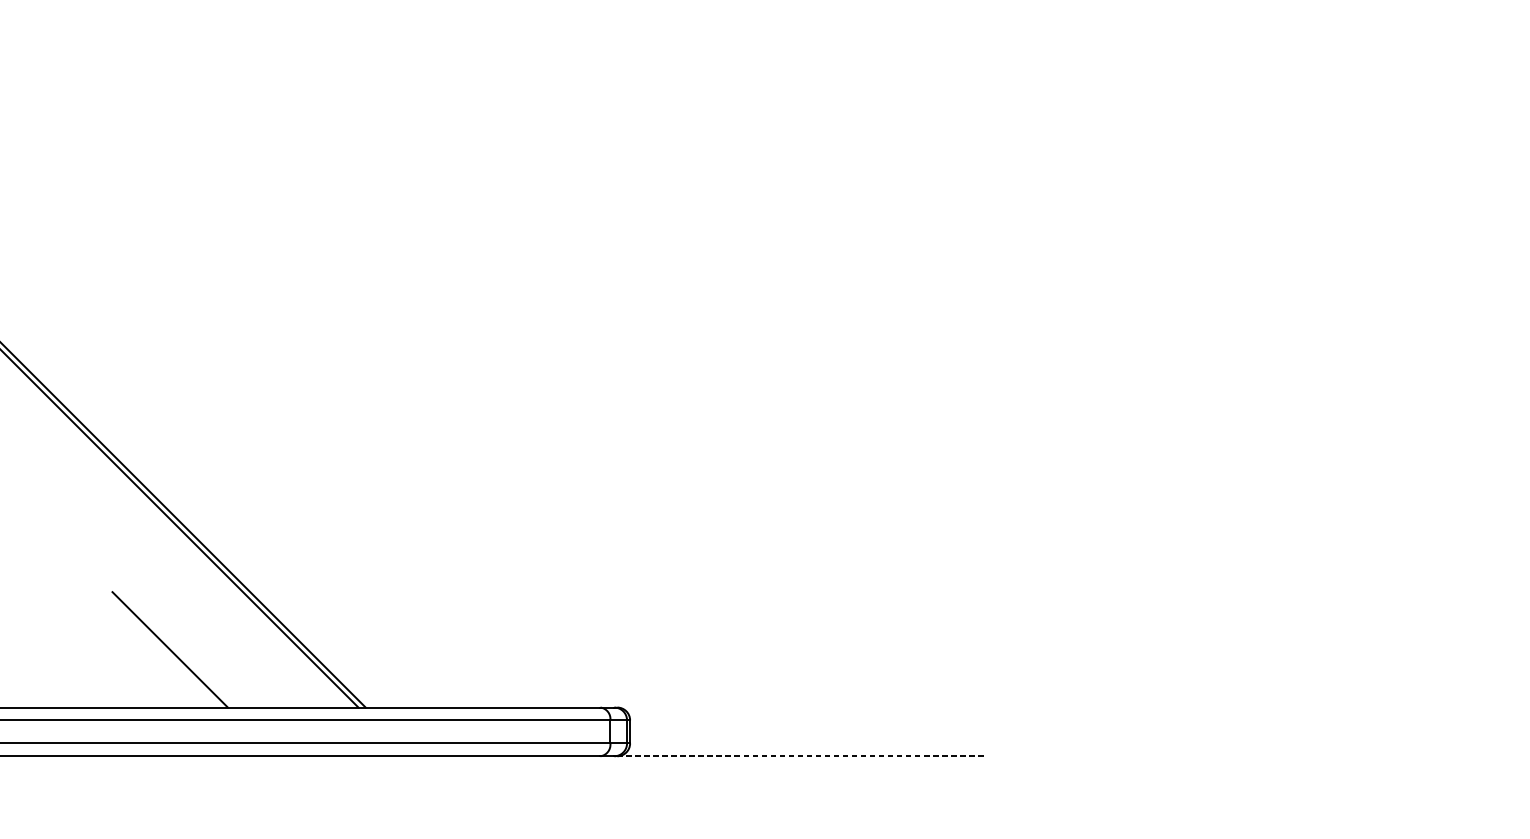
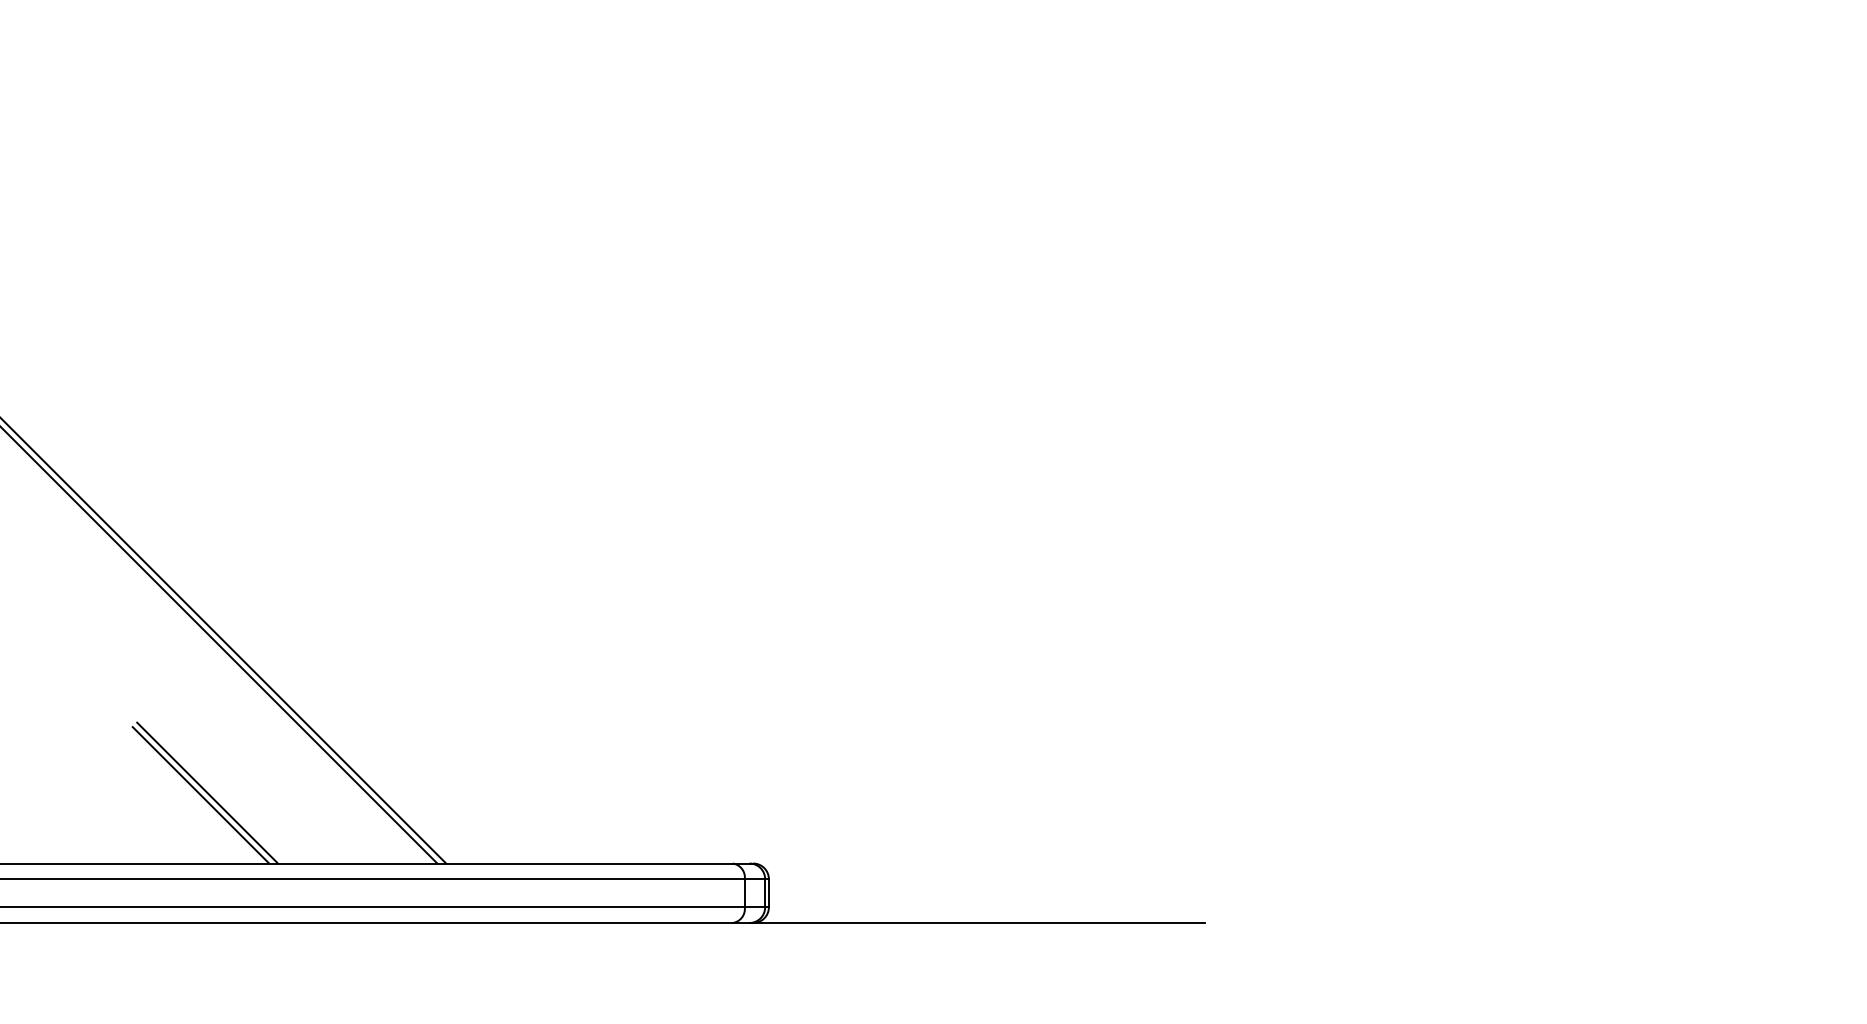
line: (164, 651) -> (200, 795), added
line: (801, 755) -> (978, 922), dashed -> solid

